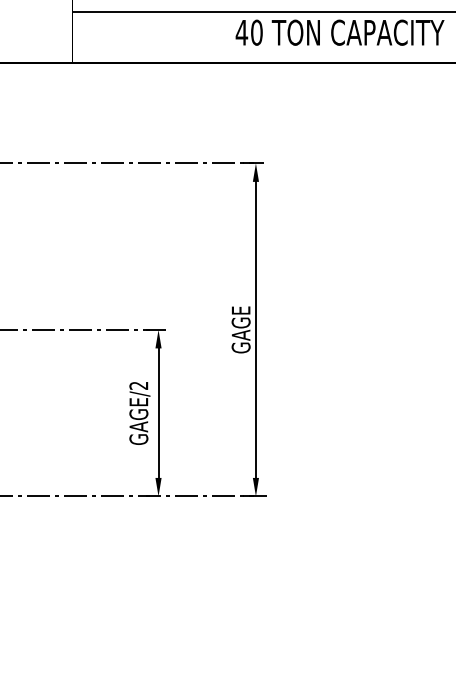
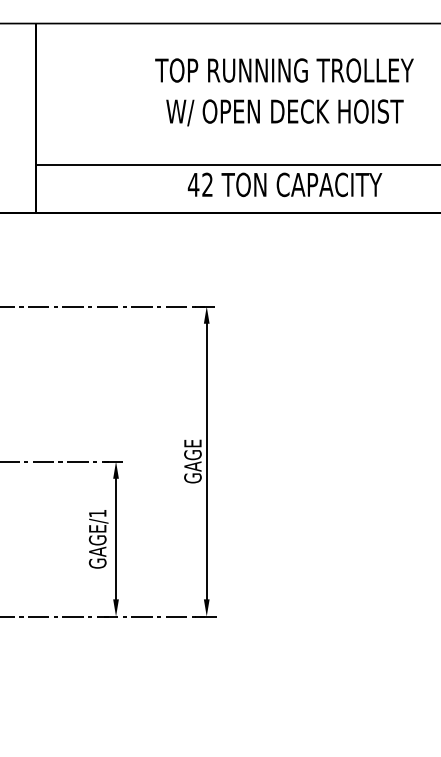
text: (256, 32) -> (207, 184), 40 -> 42
text: (138, 385) -> (97, 513), GAGE/2 -> GAGE/1

